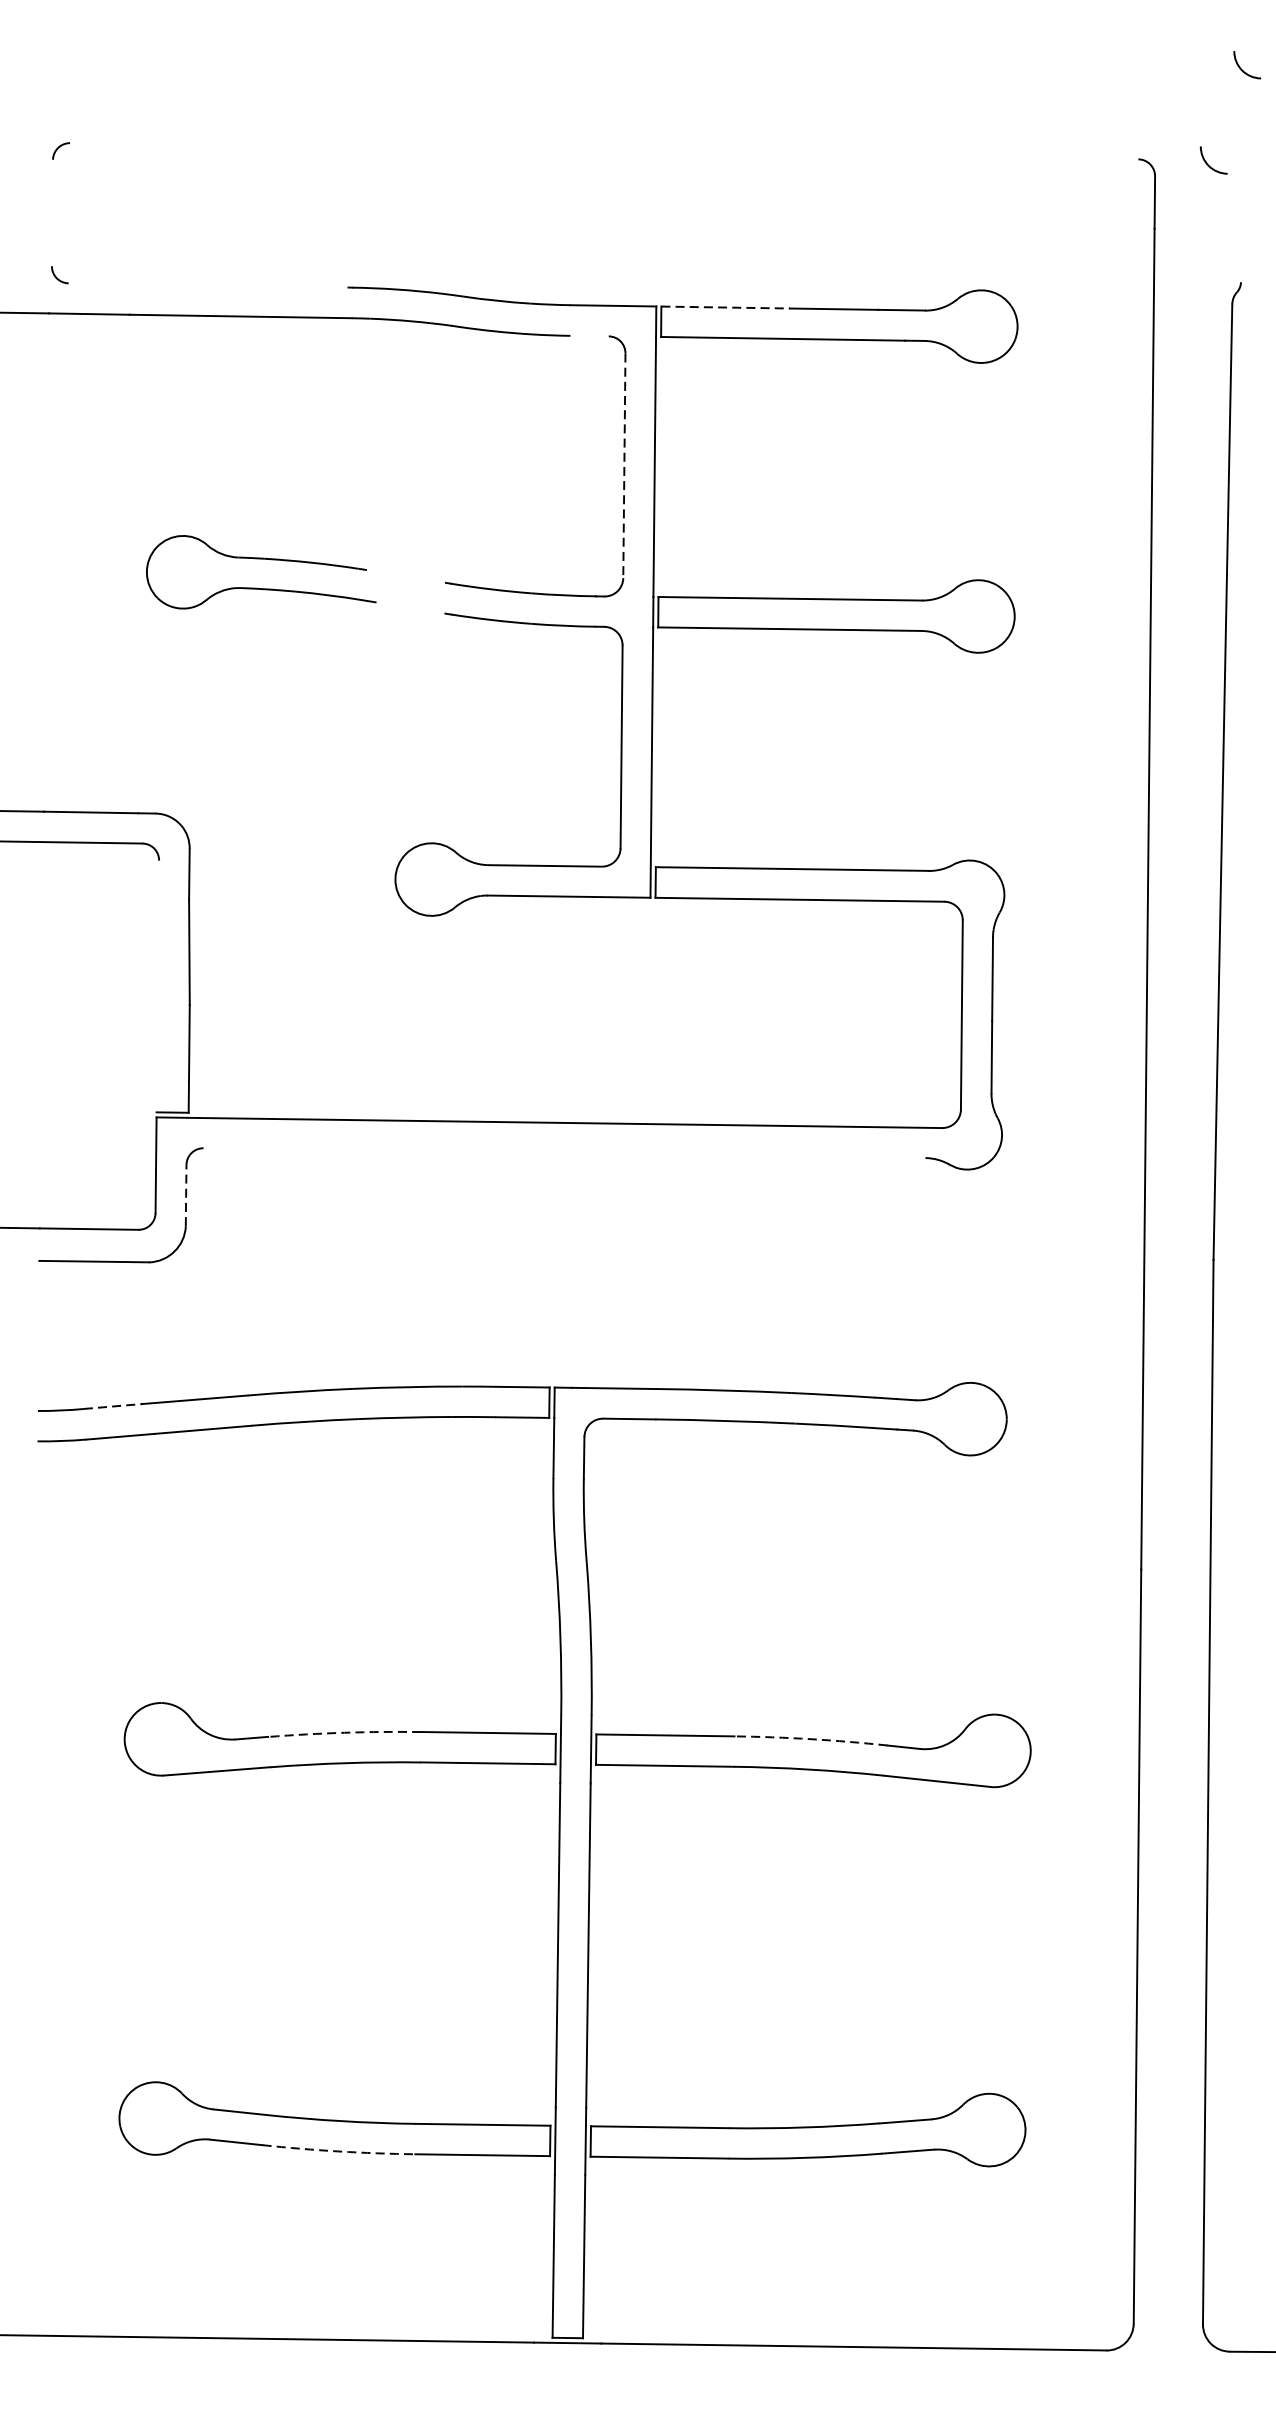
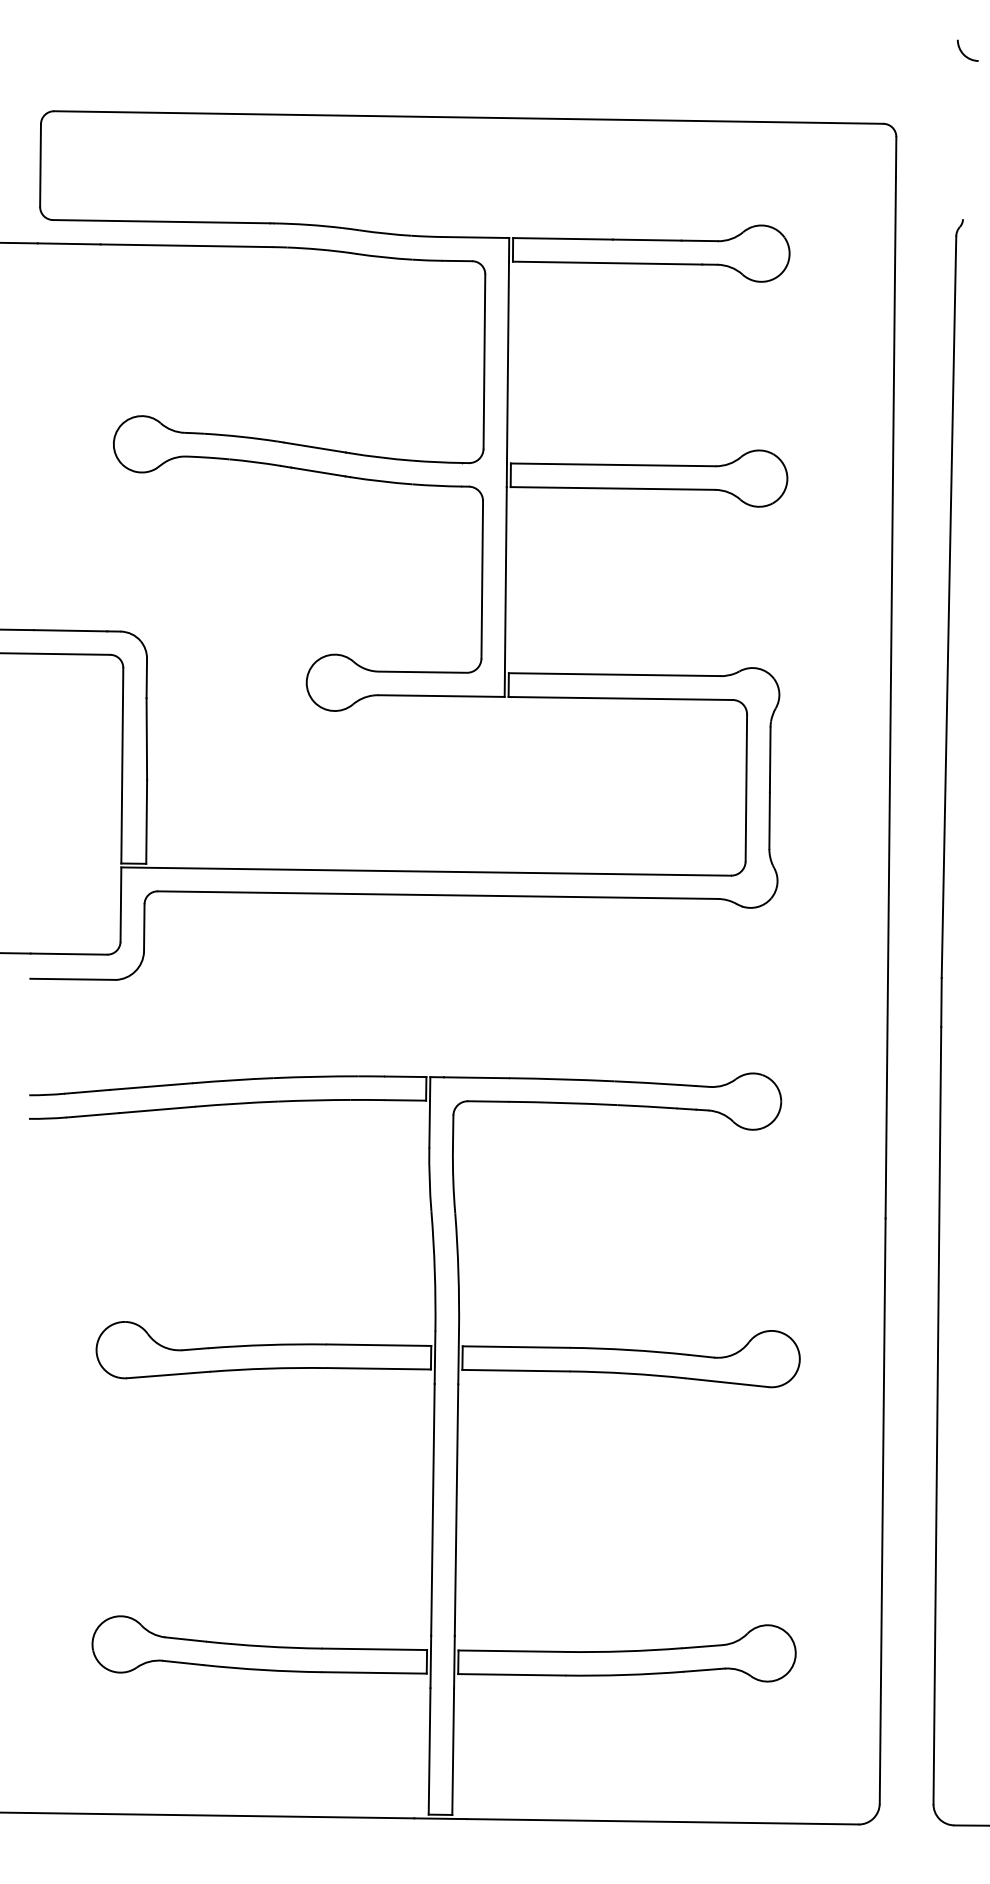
line: (603, 151) -> (468, 117), added
arc: (1209, 164) -> (938, 127), removed
line: (52, 213) -> (40, 165), added
line: (208, 285) -> (161, 221), added
line: (724, 307) -> (562, 238), dashed -> solid
line: (589, 335) -> (457, 260), added
line: (624, 466) -> (484, 362), dashed -> solid
line: (405, 576) -> (314, 447), added
line: (410, 607) -> (318, 471), added
line: (158, 986) -> (122, 765), added
line: (563, 1152) -> (437, 894), added
line: (186, 1196) -> (144, 928), dashed -> solid
line: (112, 1406) -> (87, 1091), dashed -> solid
arc: (344, 1733) -> (267, 1345), dashed -> solid
arc: (811, 1739) -> (629, 1350), dashed -> solid
arc: (338, 2152) -> (262, 1670), dashed -> solid

